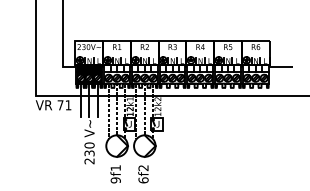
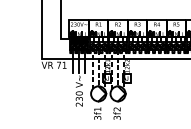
text: (115, 180) -> (97, 117), 9f1 -> 3f1
text: (143, 180) -> (117, 117), 6f2 -> 3f2

